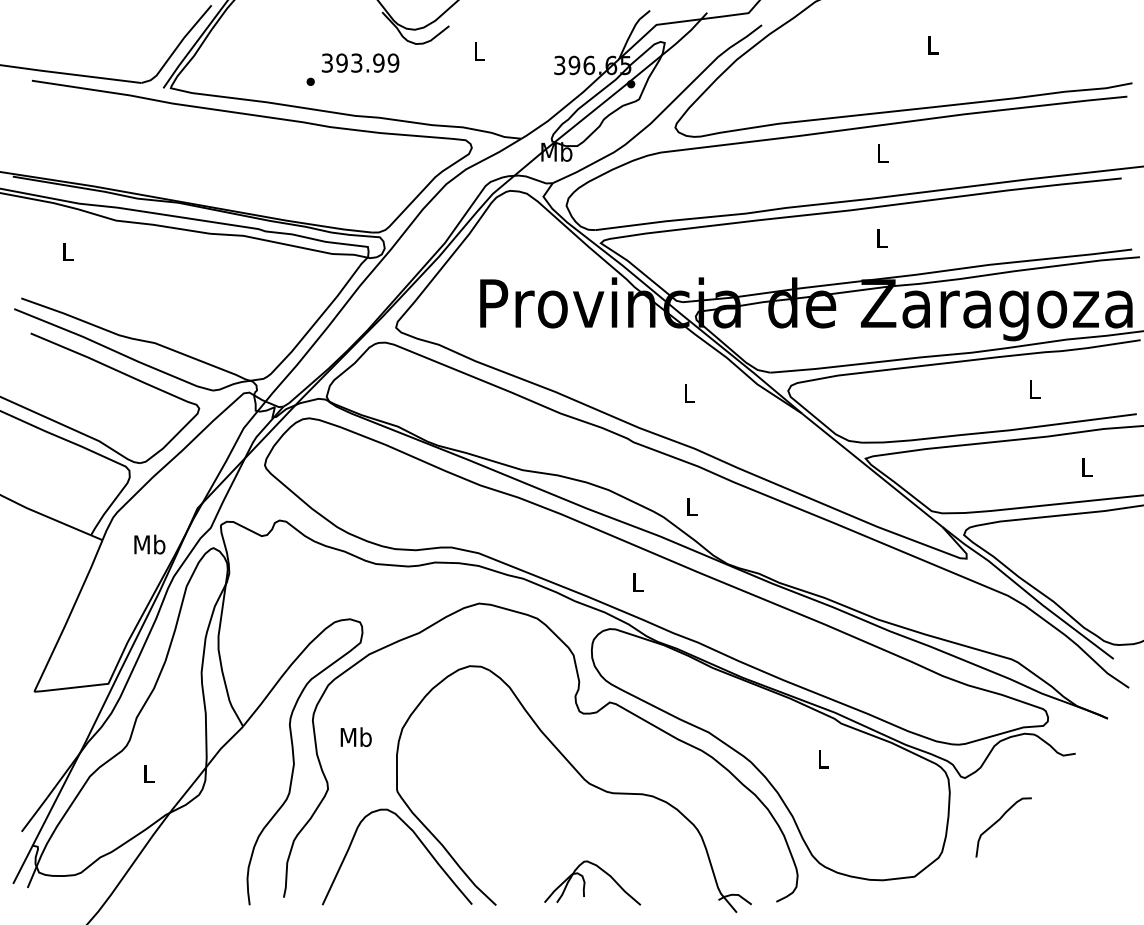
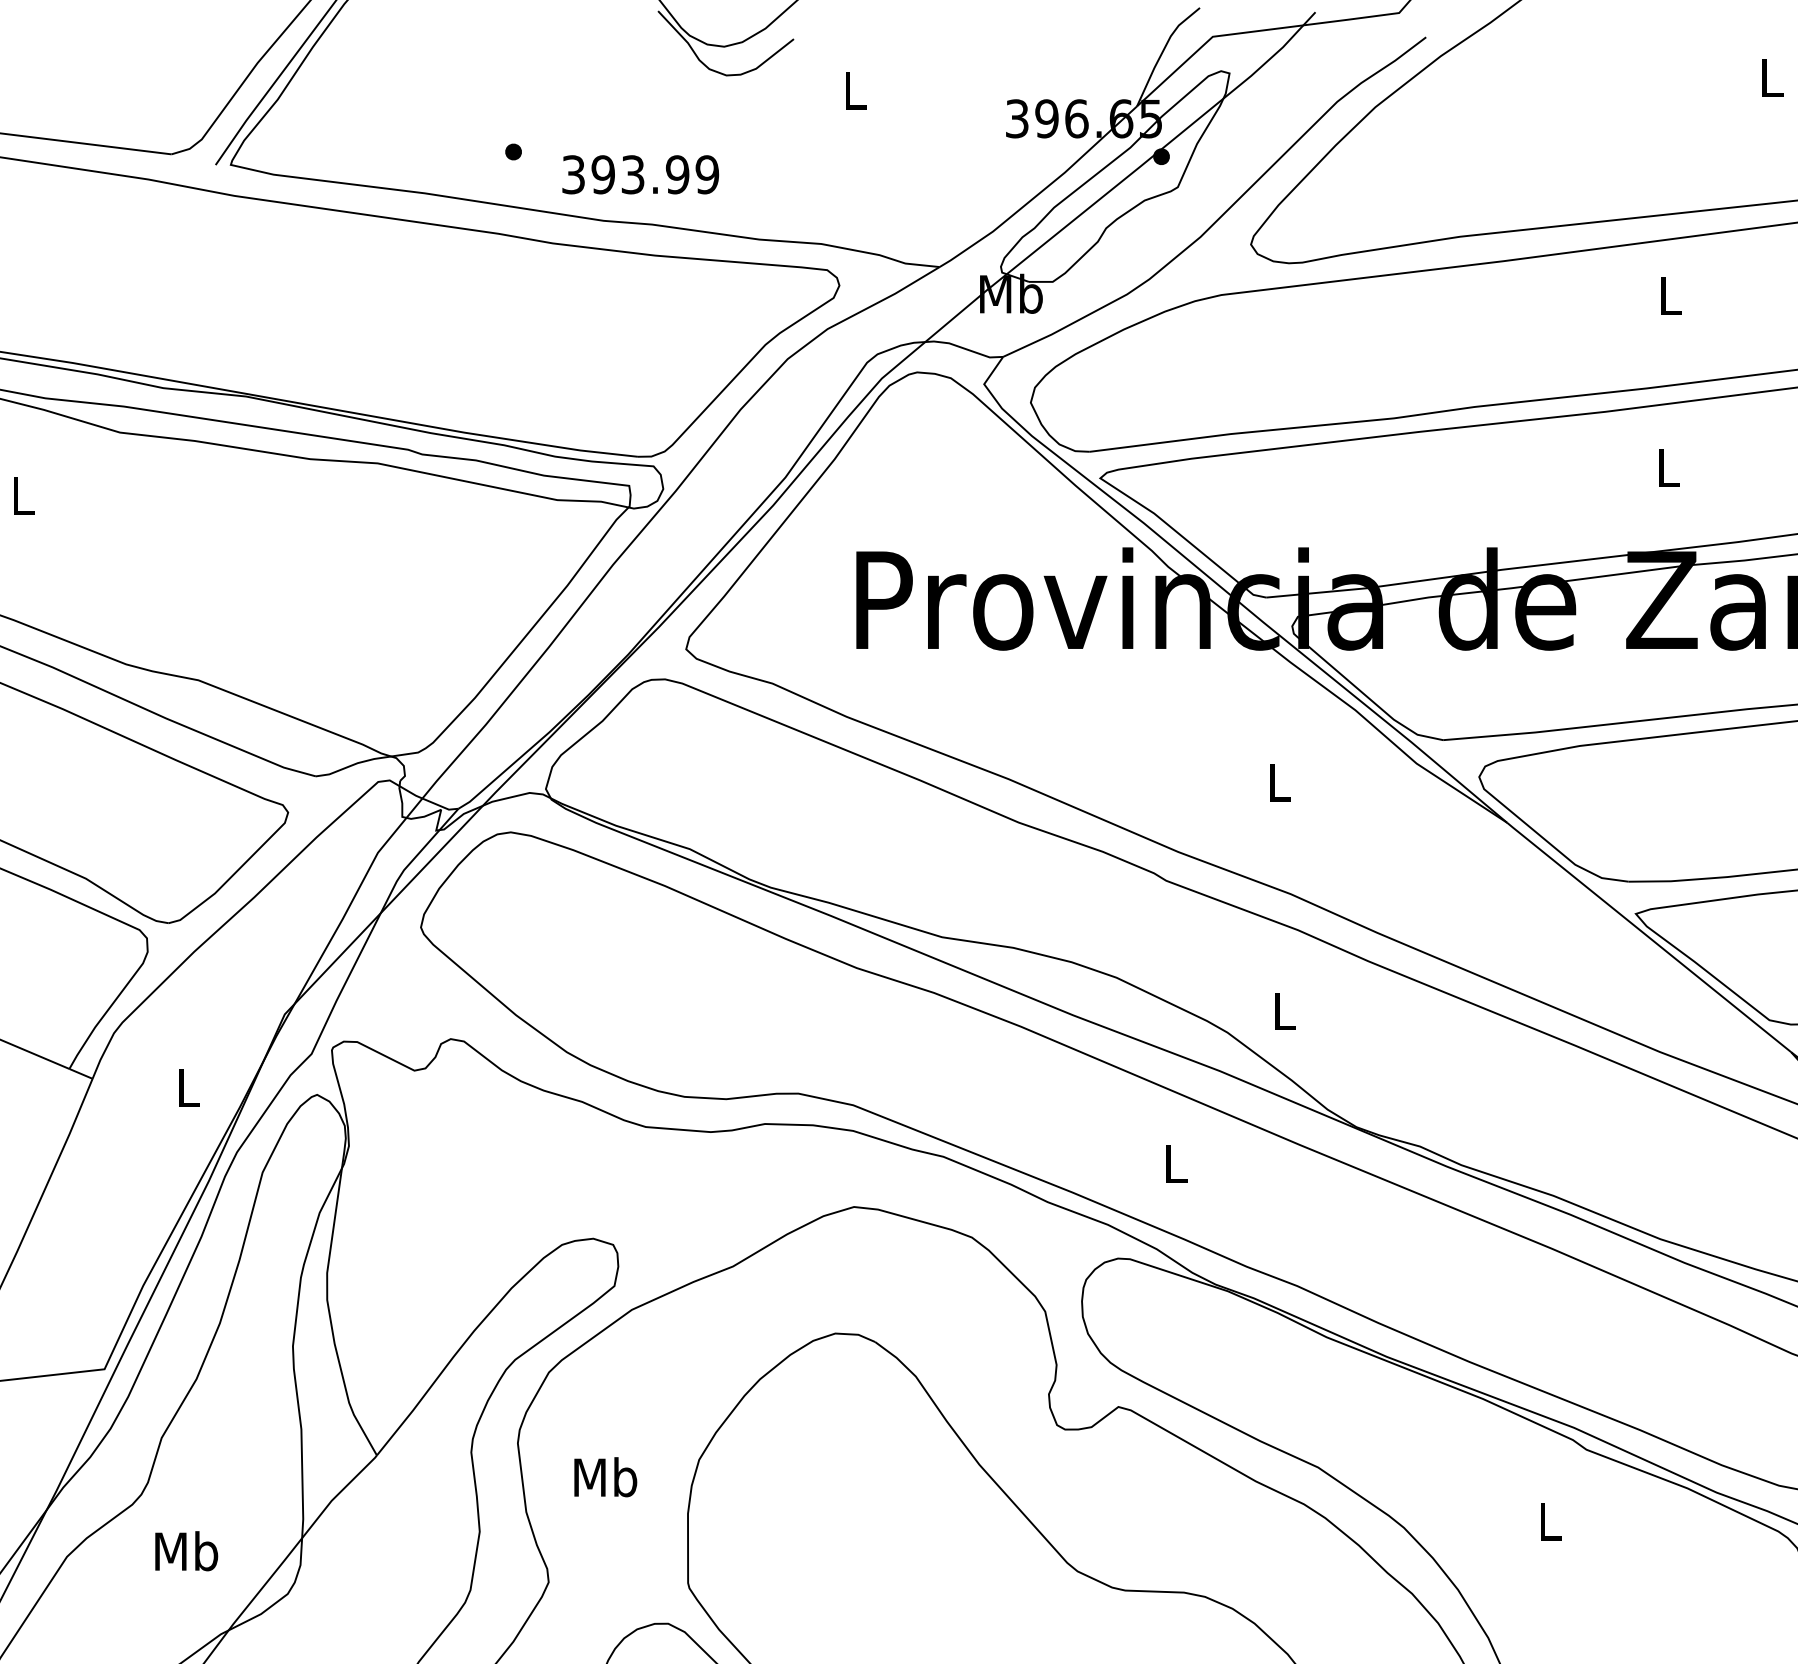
text: (360, 62) -> (640, 173), moved
text: (149, 544) -> (187, 1087), Mb -> L
text: (148, 773) -> (185, 1550), L -> Mb

